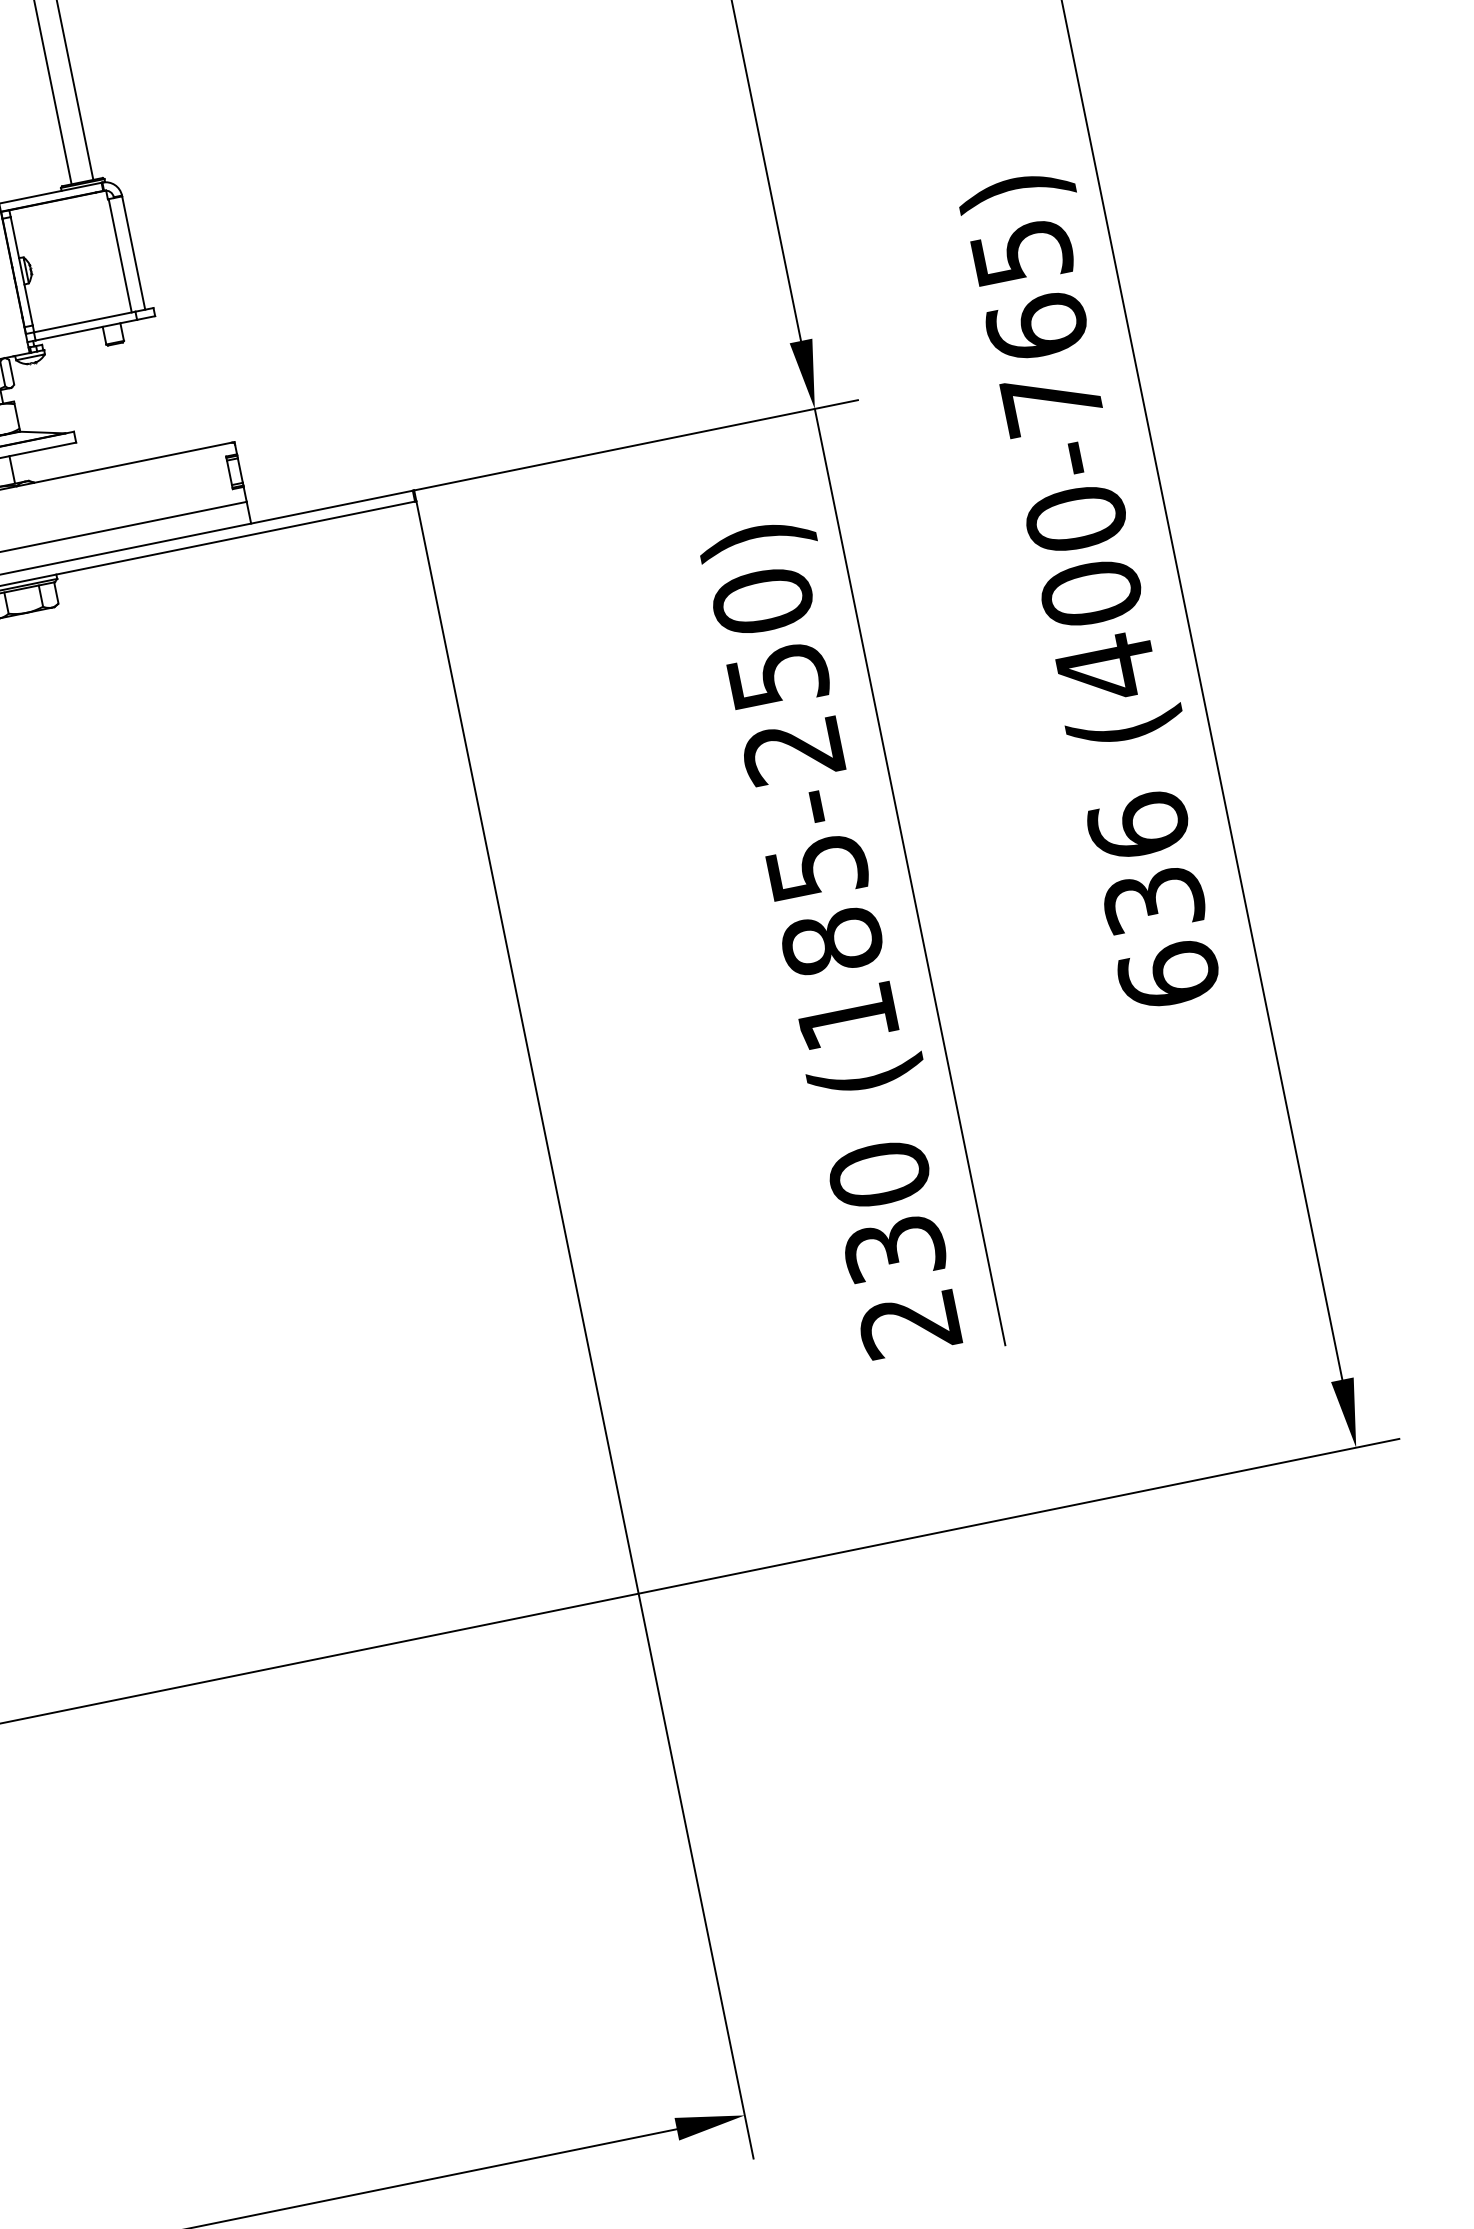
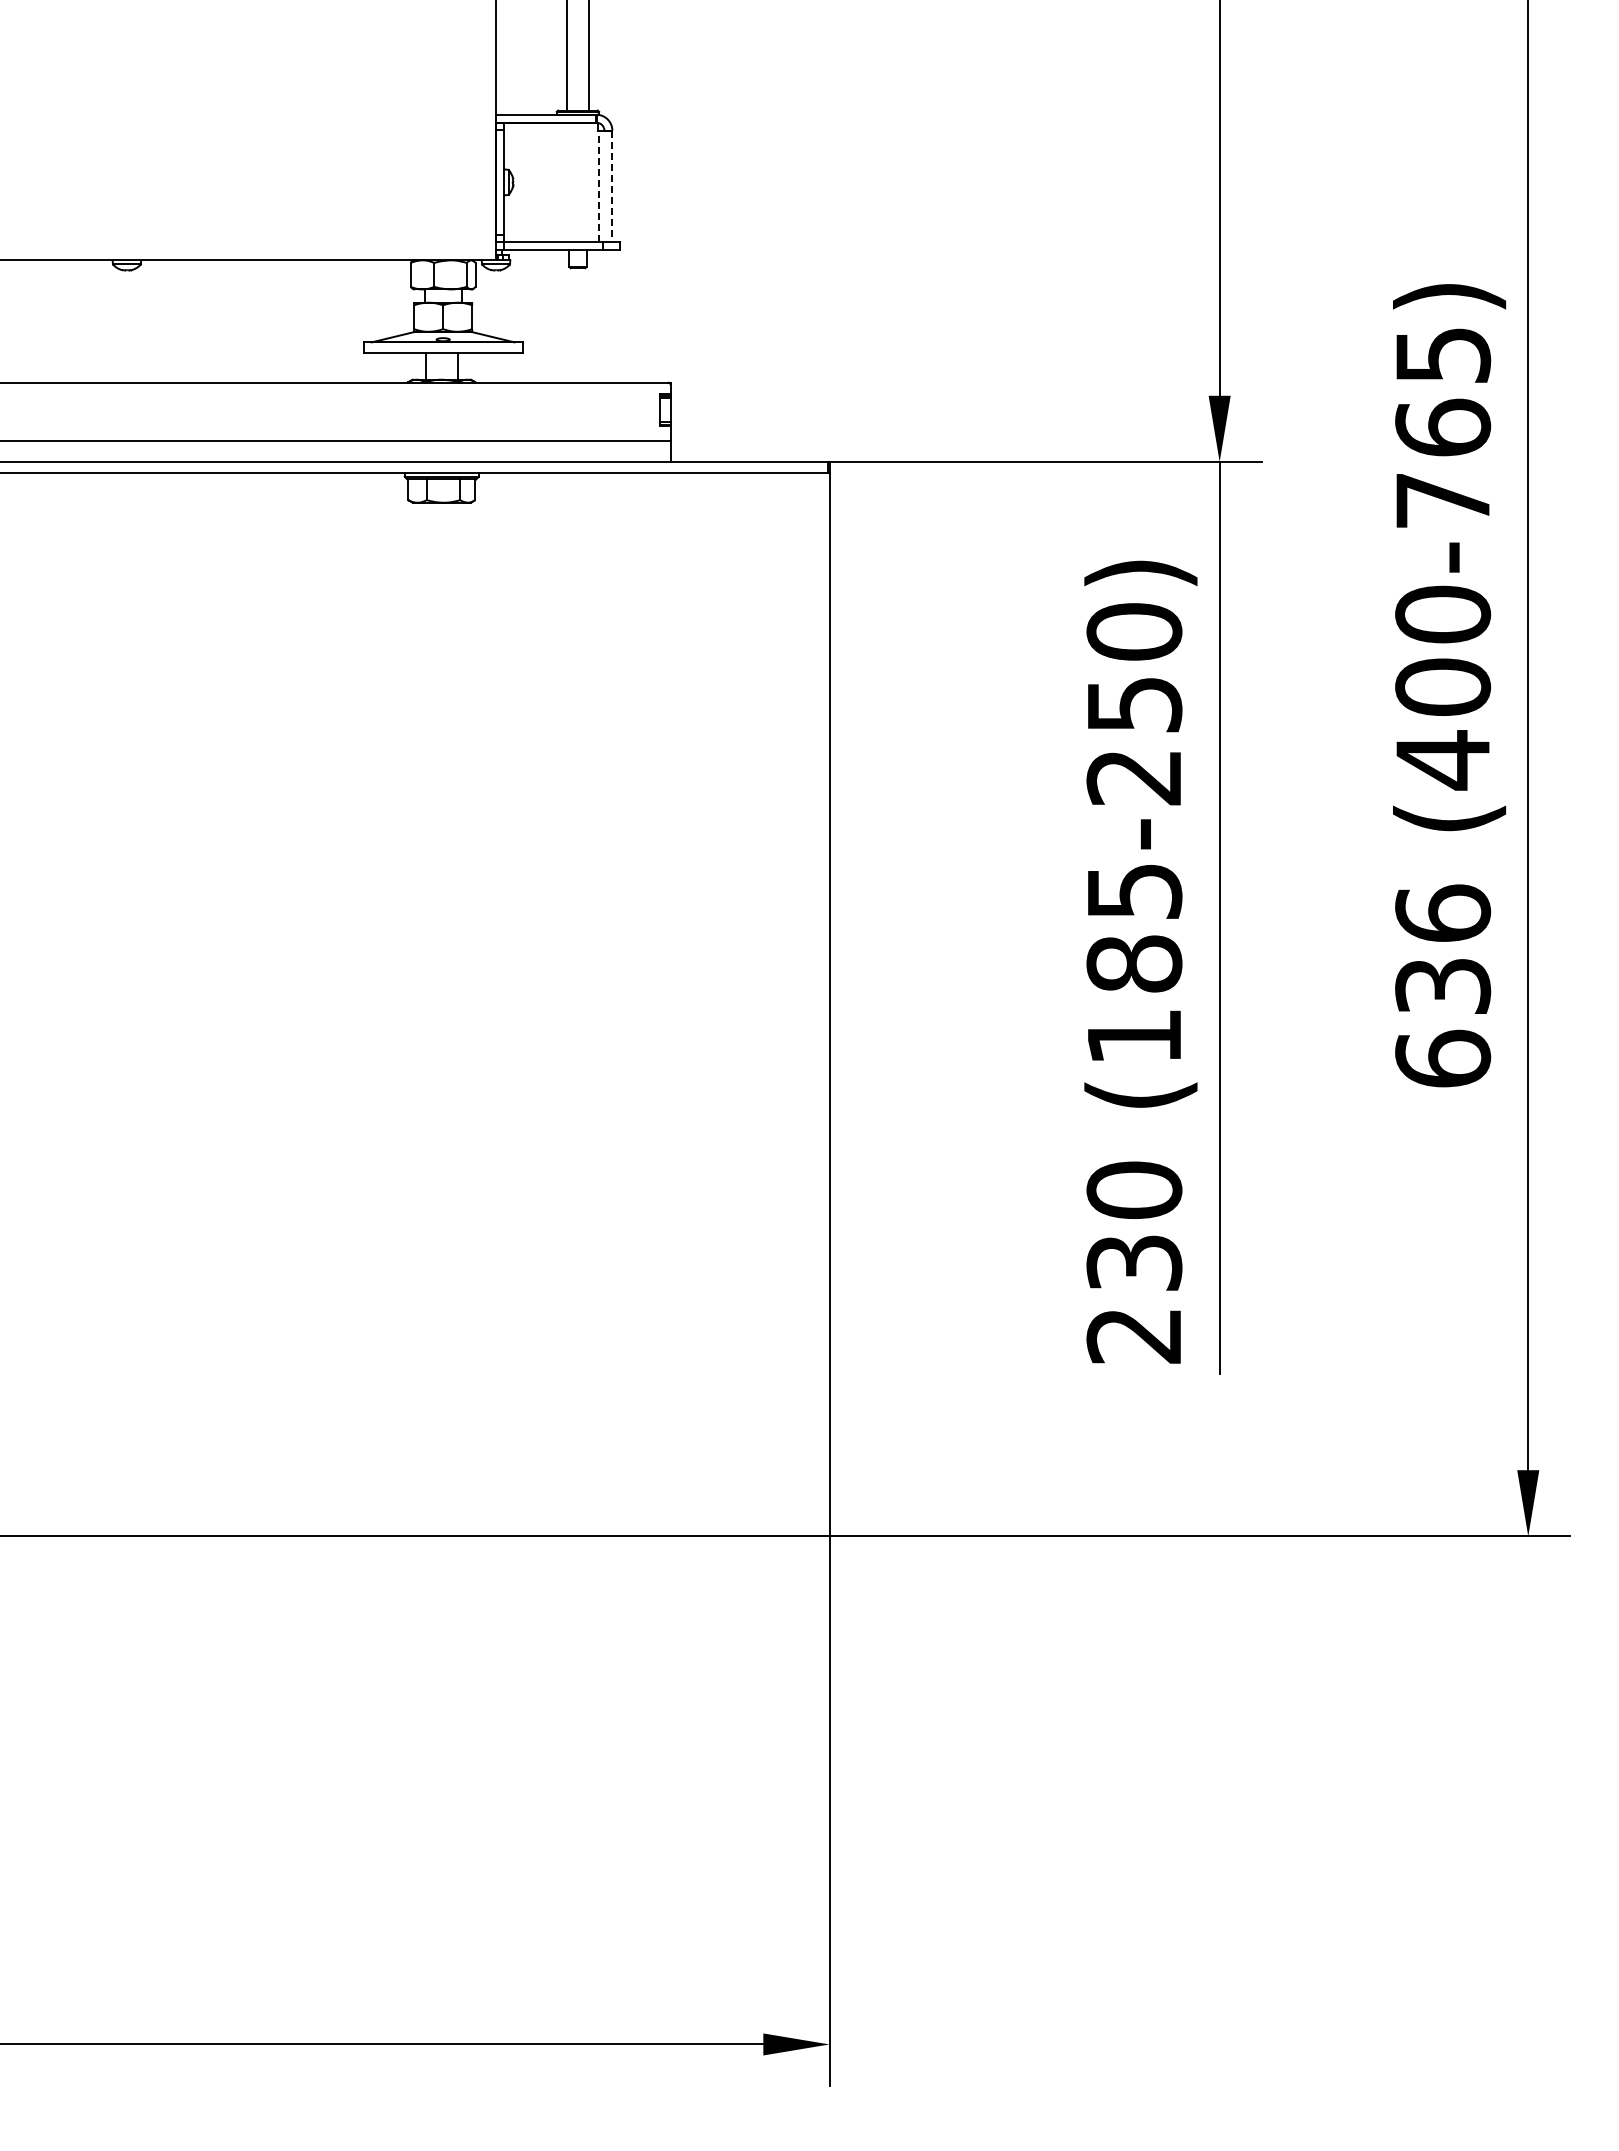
line: (134, 253) -> (612, 187), solid -> dashed
line: (120, 255) -> (599, 186), solid -> dashed

